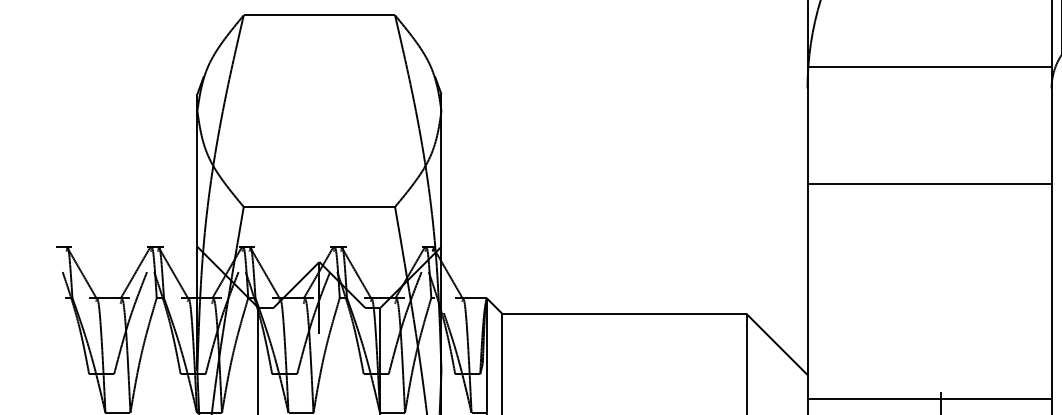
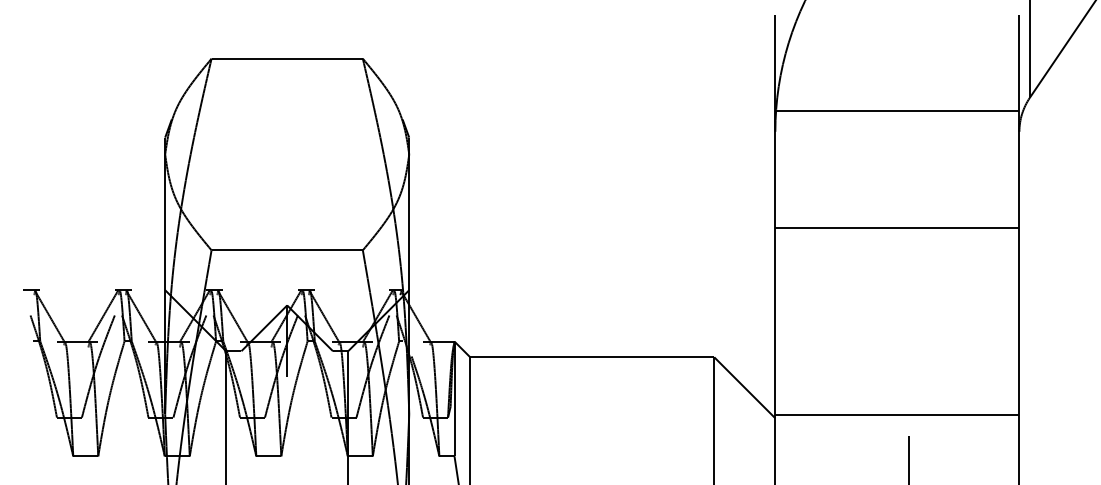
line: (929, 399) -> (897, 415), moved

